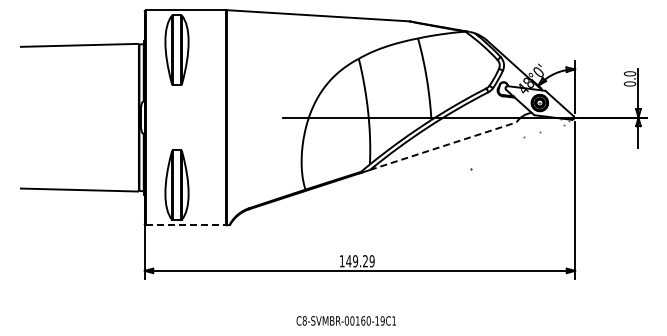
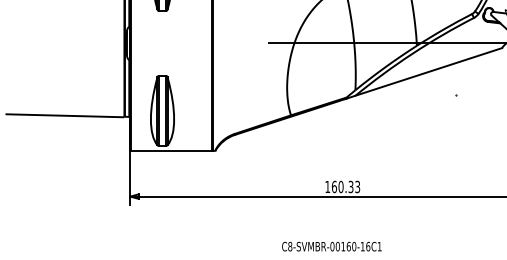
line: (443, 146) -> (429, 72), dashed -> solid
line: (186, 225) -> (172, 151), dashed -> solid
text: (360, 261) -> (346, 187), 149.29 -> 160.33
text: (382, 320) -> (368, 246), C8-SVMBR-00160-19C1 -> C8-SVMBR-00160-16C1

